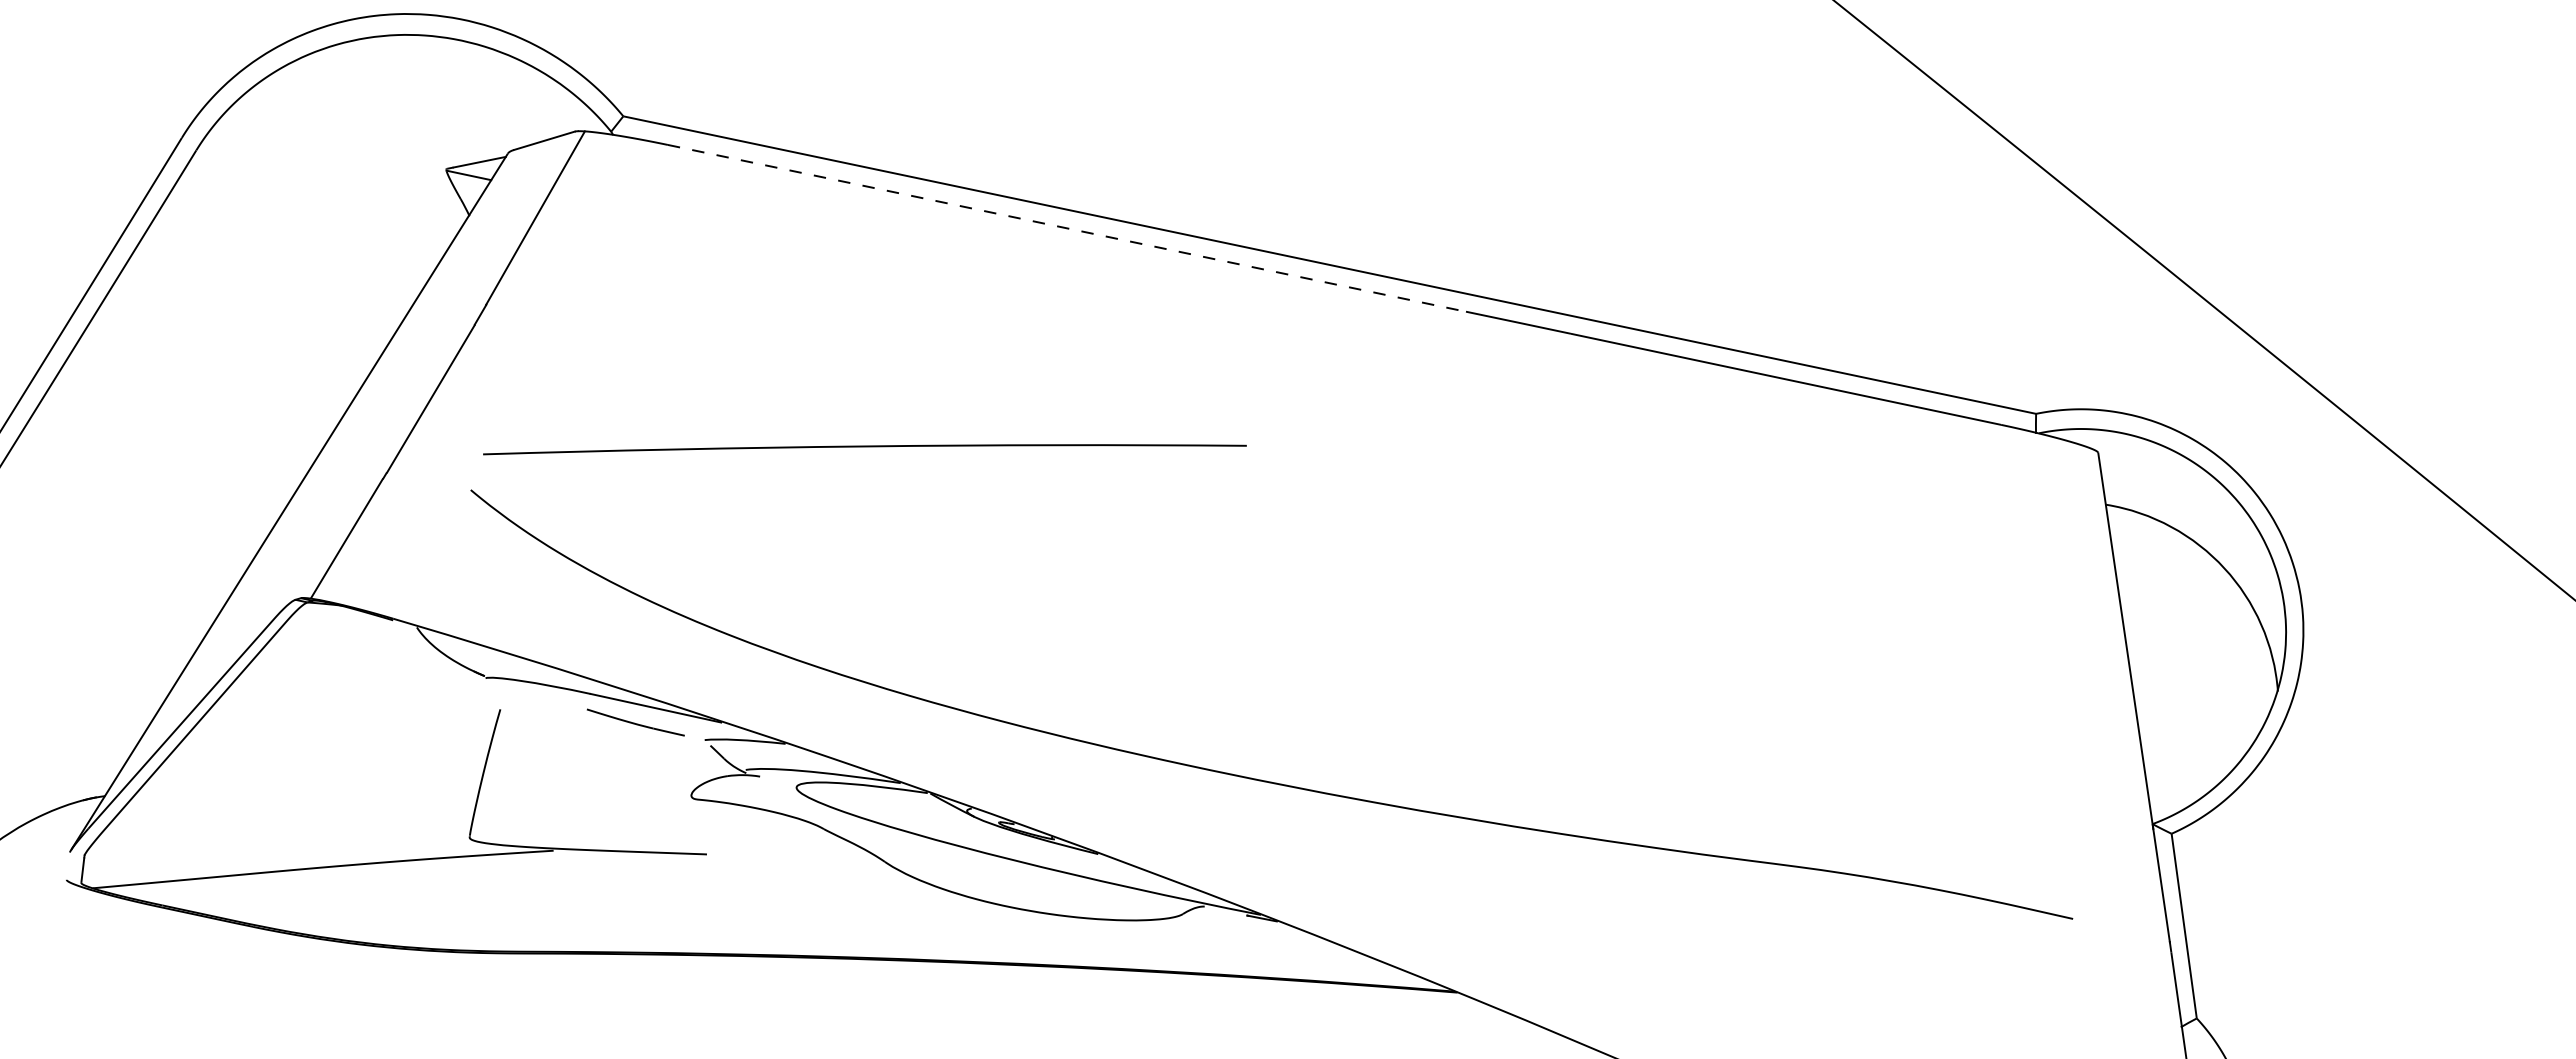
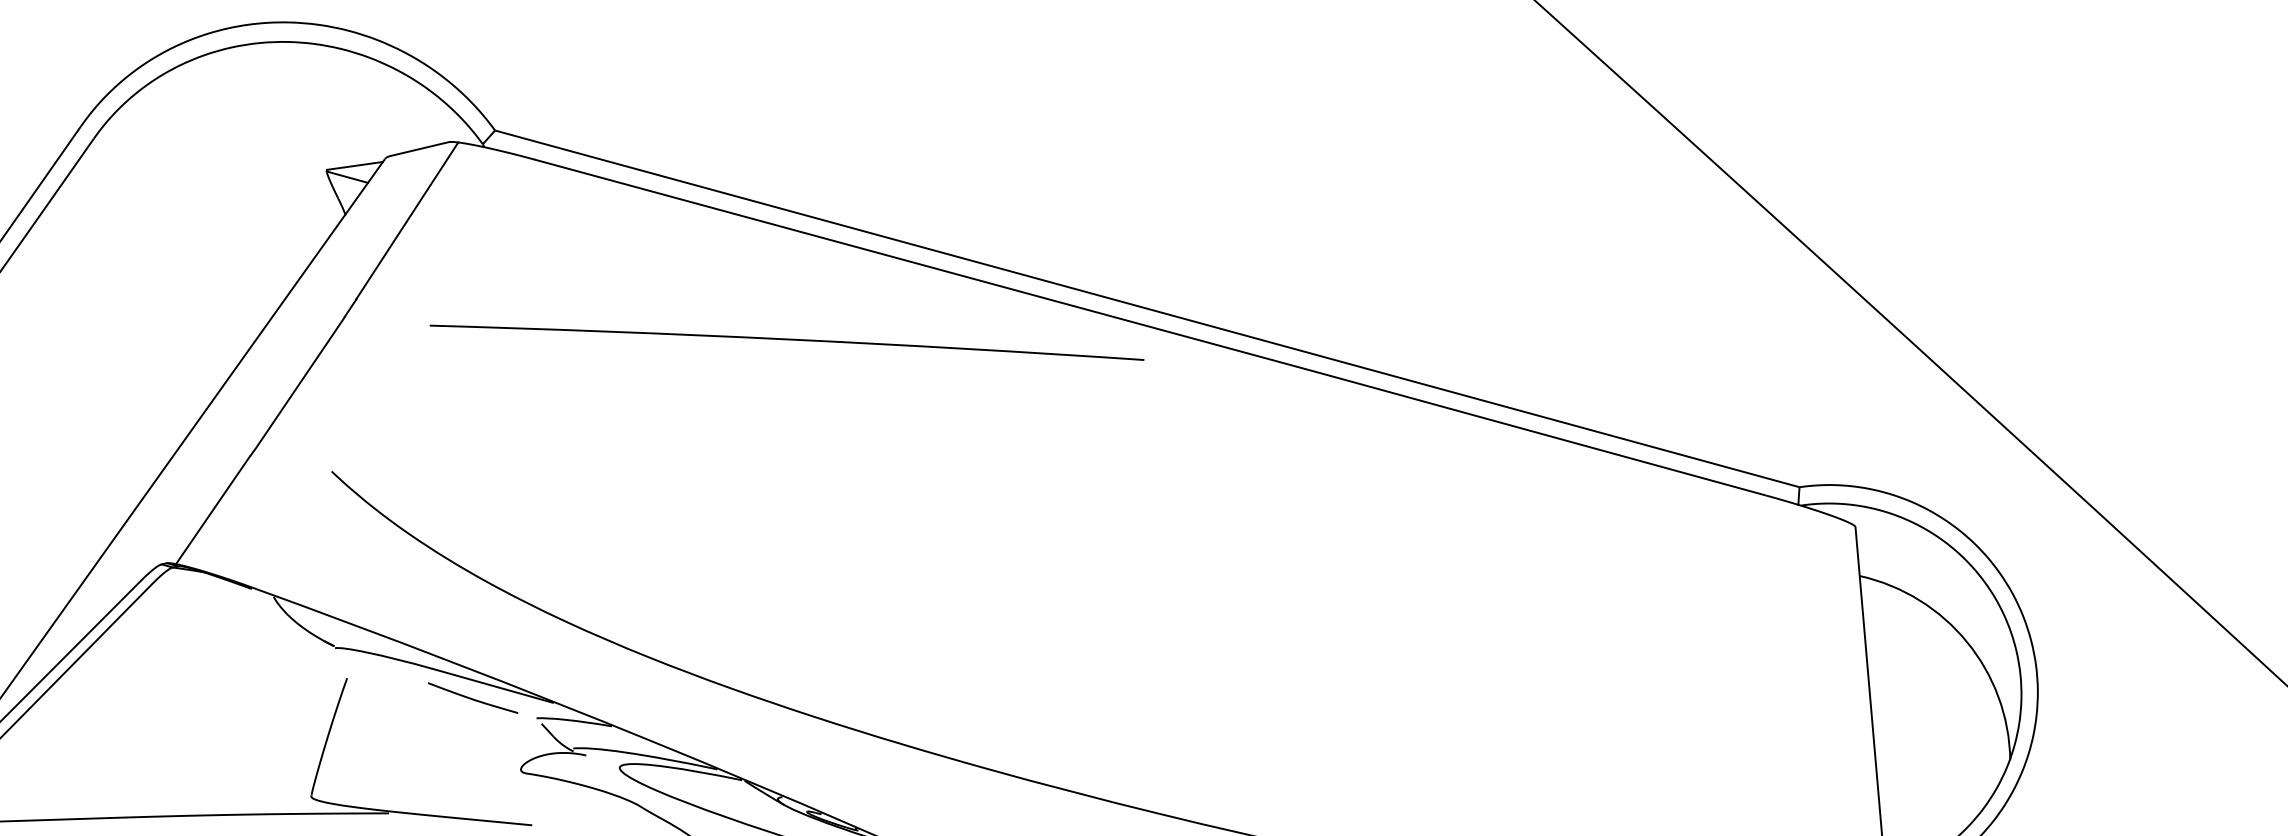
line: (1066, 228) -> (903, 260), dashed -> solid
curve: (864, 447) -> (786, 340), moved

